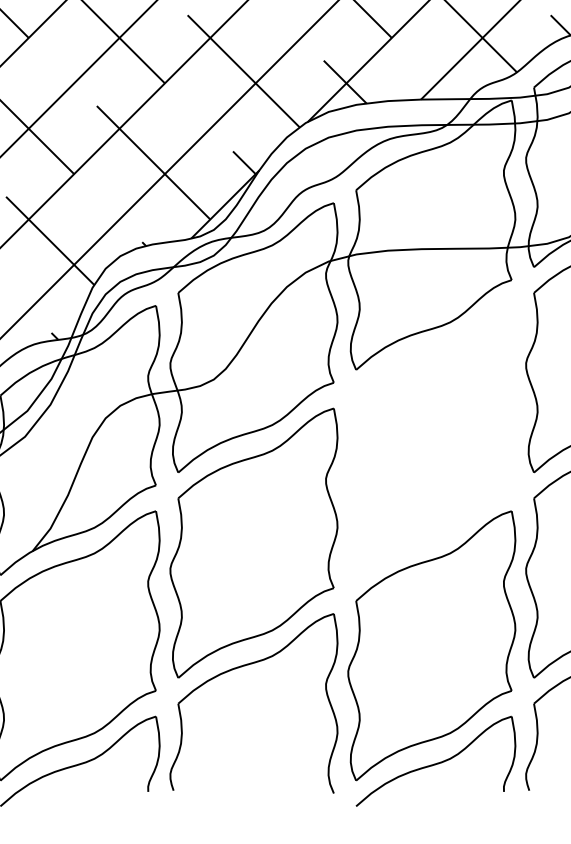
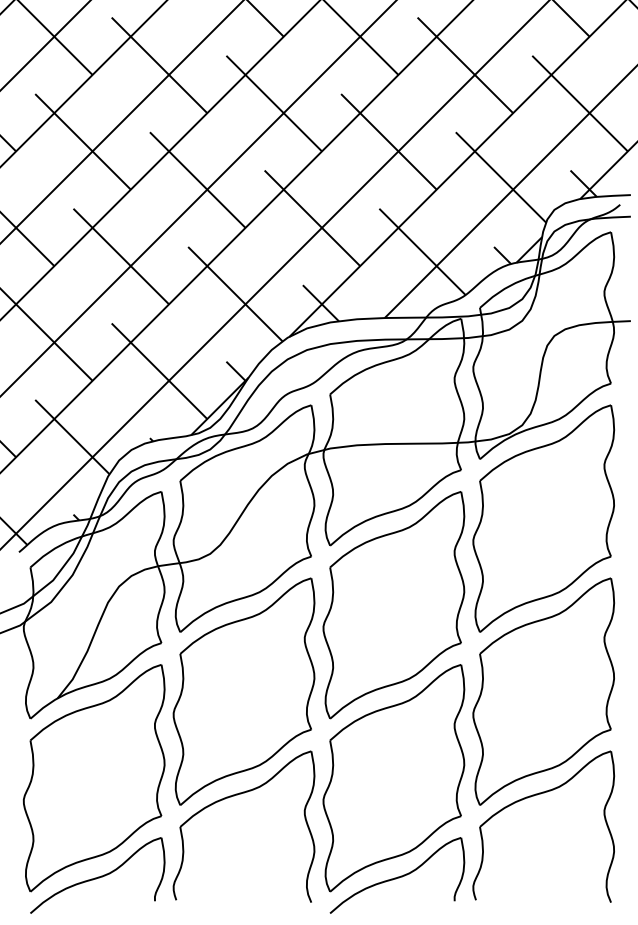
part: (431, 440) -> (393, 605), added

